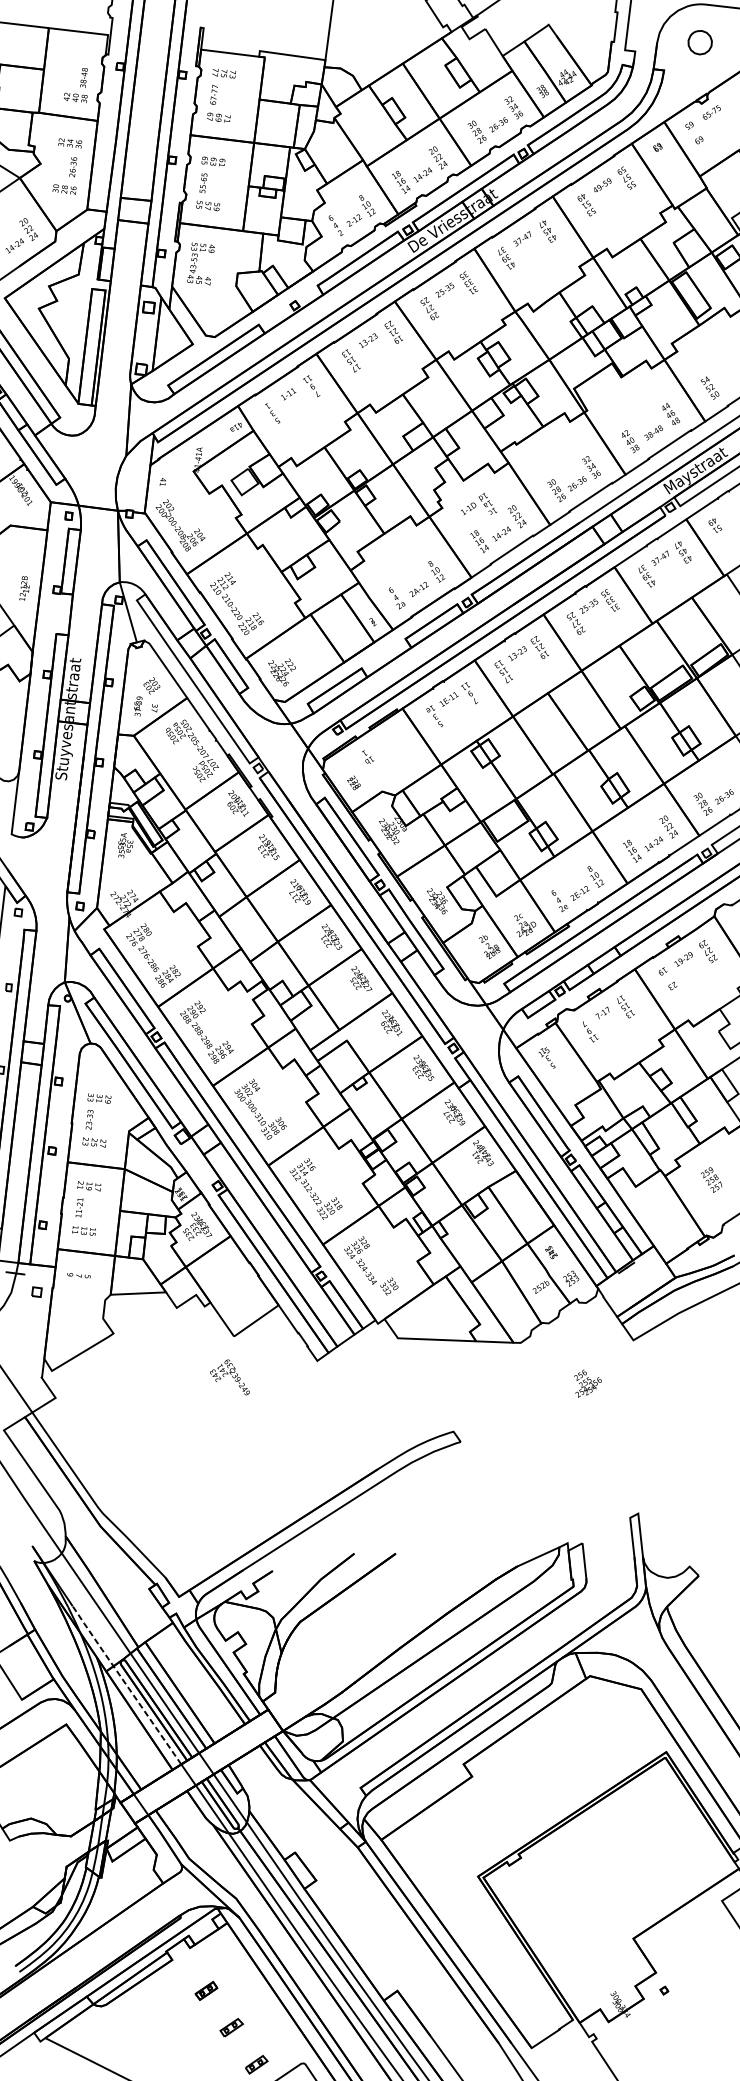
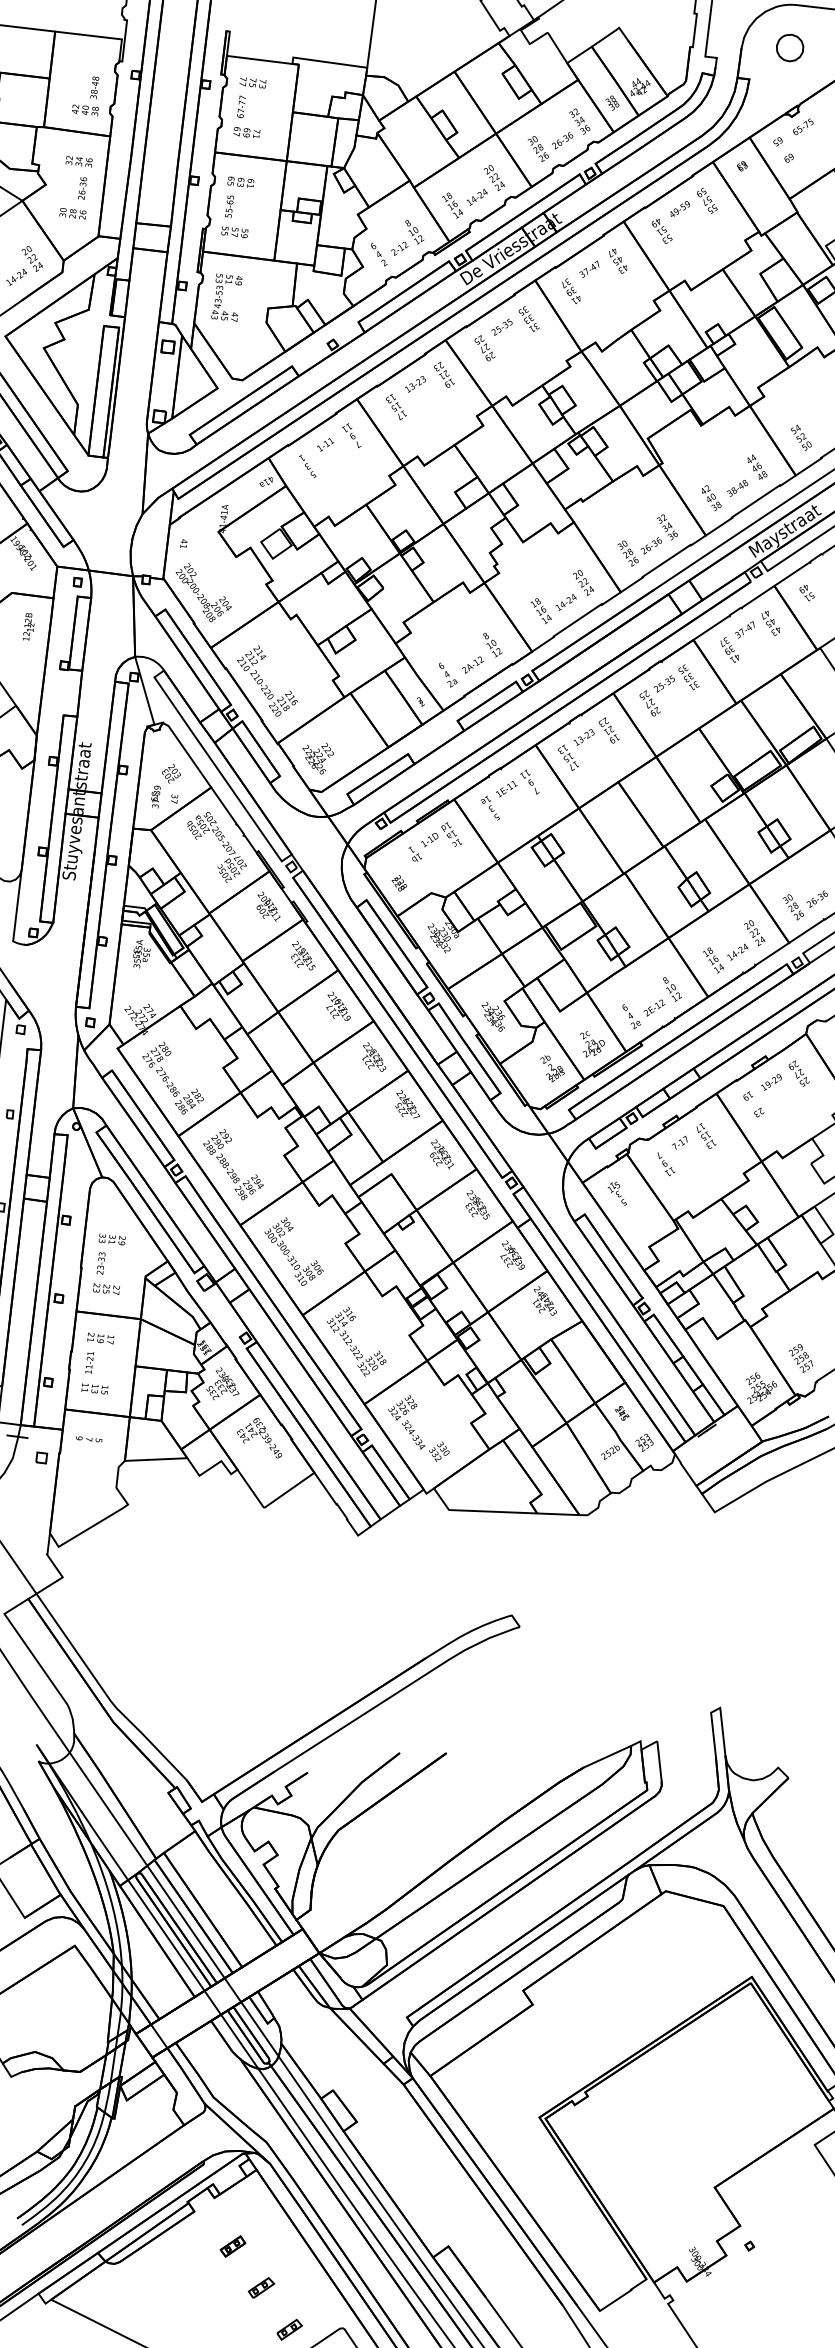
text: (479, 503) -> (441, 834), moved
text: (24, 588) -> (28, 626), moved
text: (711, 1180) -> (800, 1358), moved
text: (229, 1377) -> (259, 1438), moved
text: (588, 1383) -> (761, 1388), moved
line: (126, 1684) -> (142, 1900), dashed -> solid

